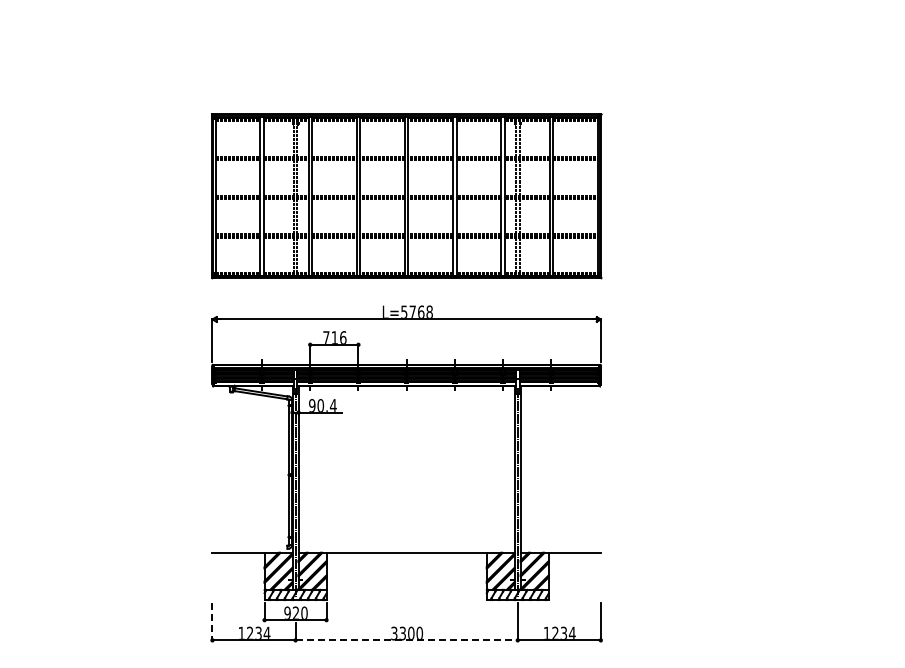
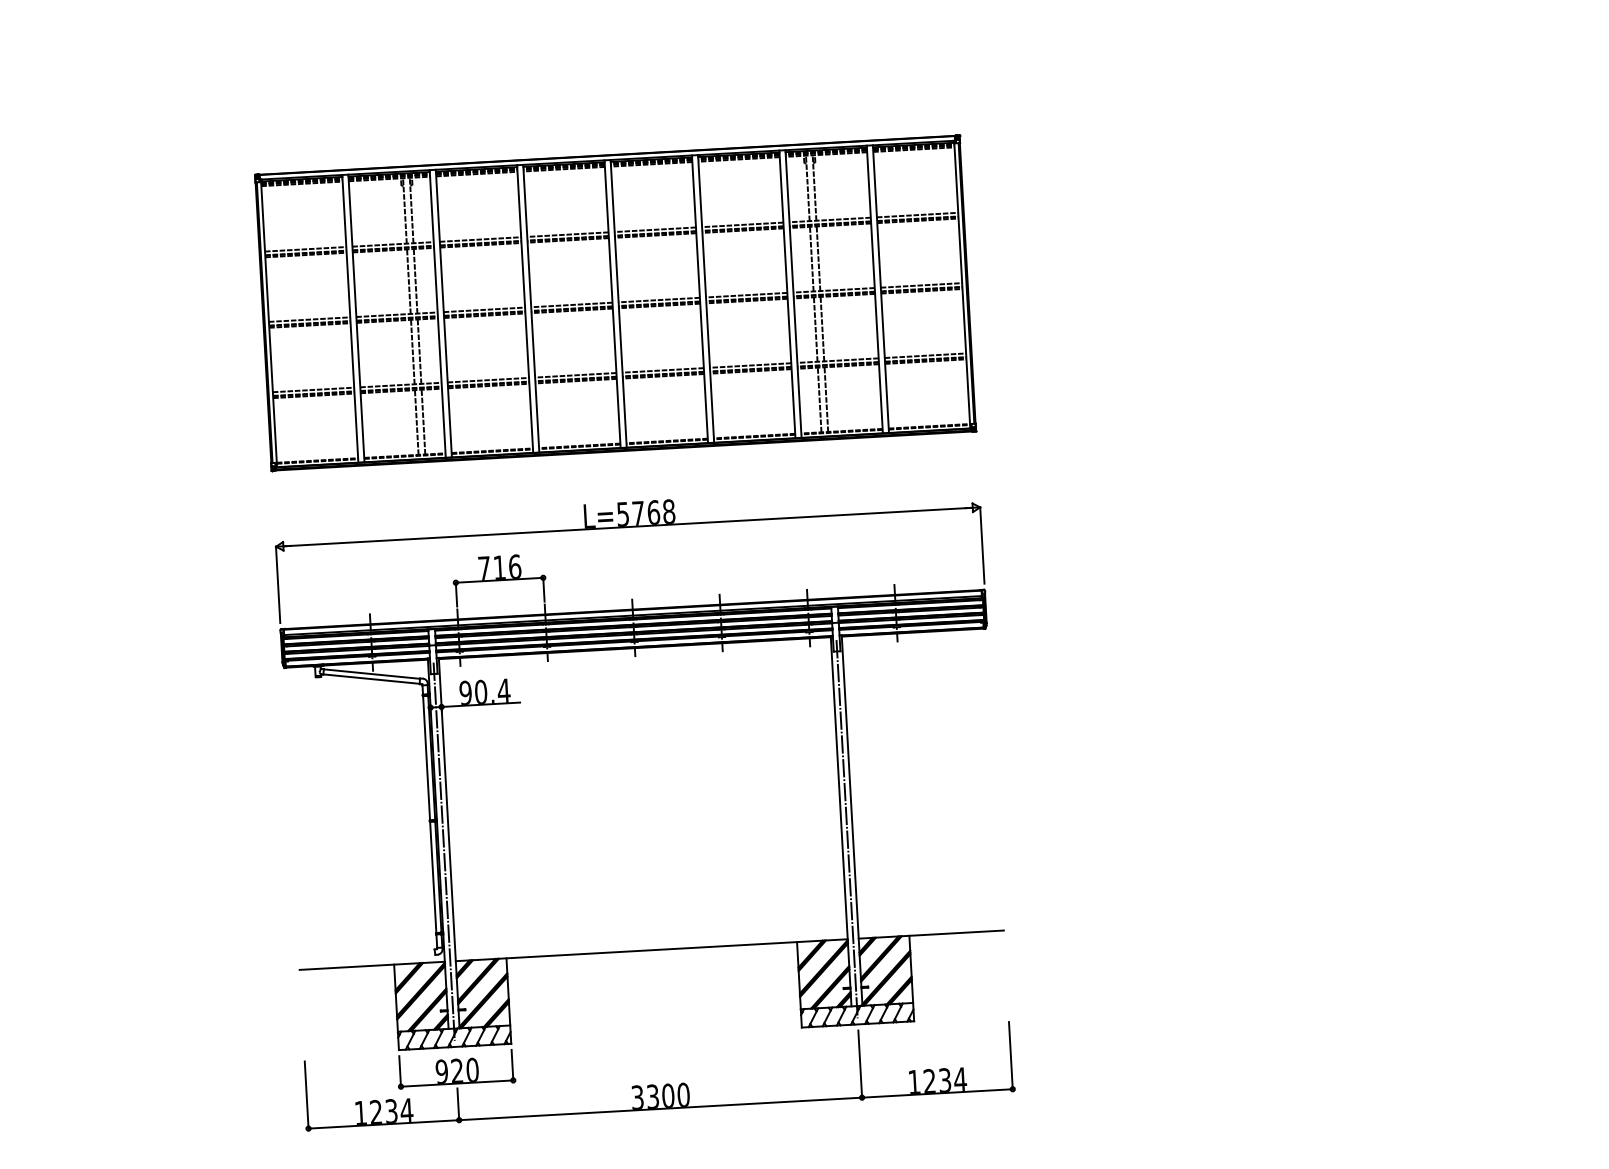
line: (212, 621) -> (306, 1094), dashed -> solid
line: (407, 640) -> (662, 1109), dashed -> solid

